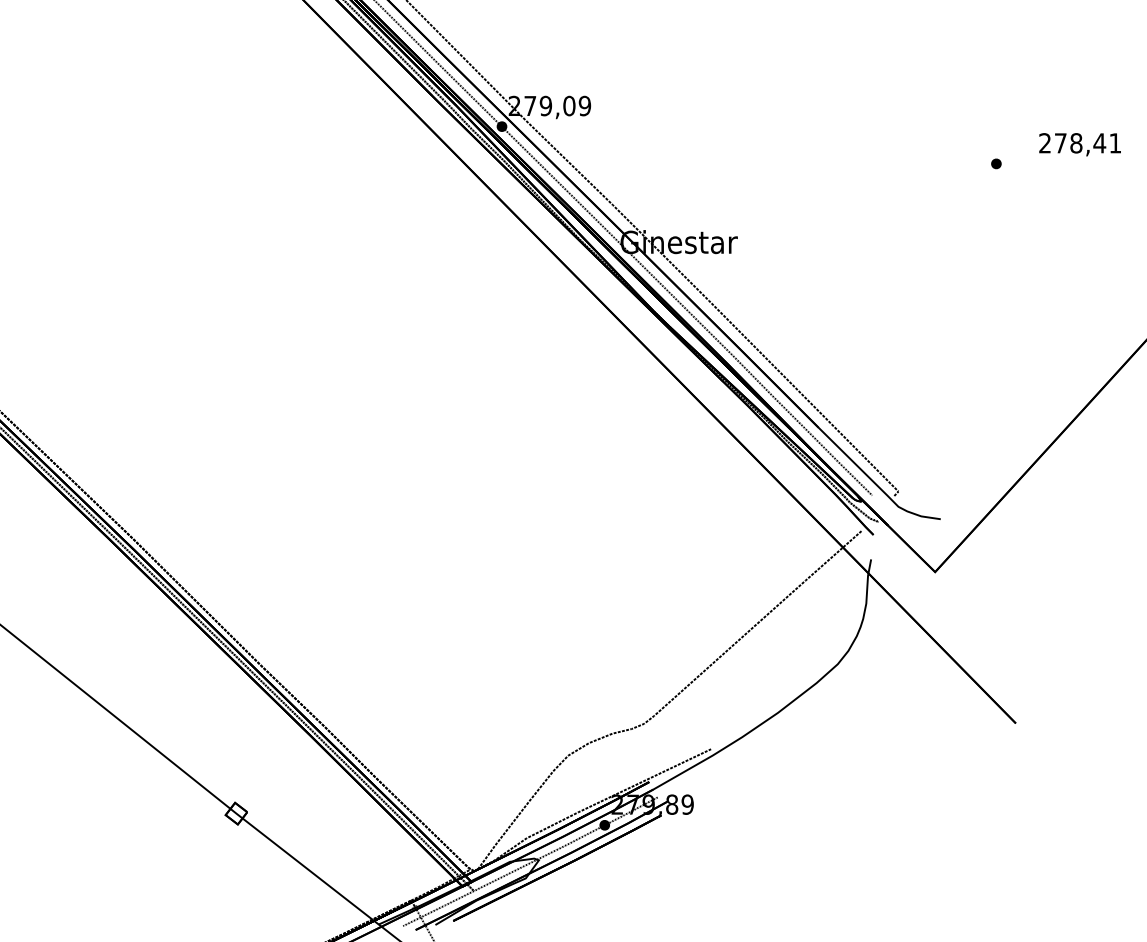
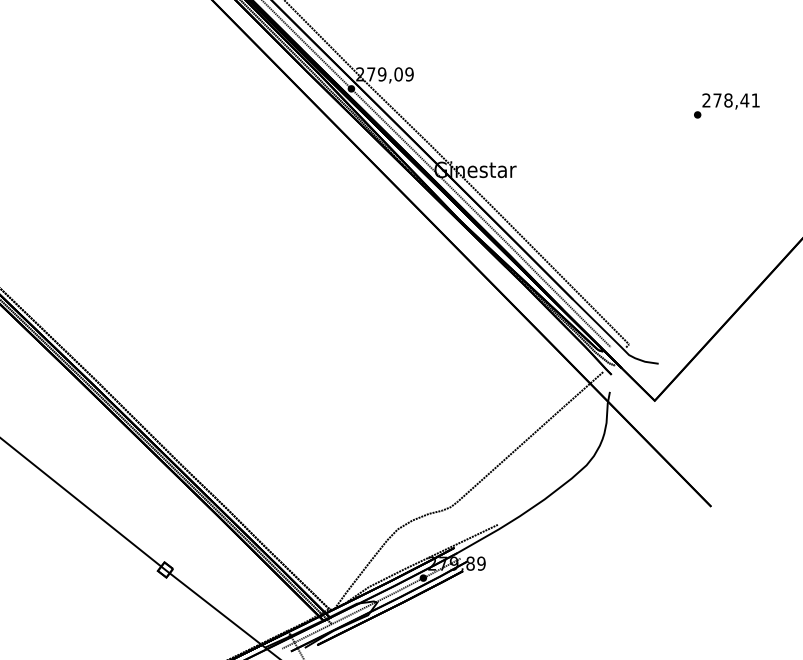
text: (1079, 144) -> (730, 101), moved

